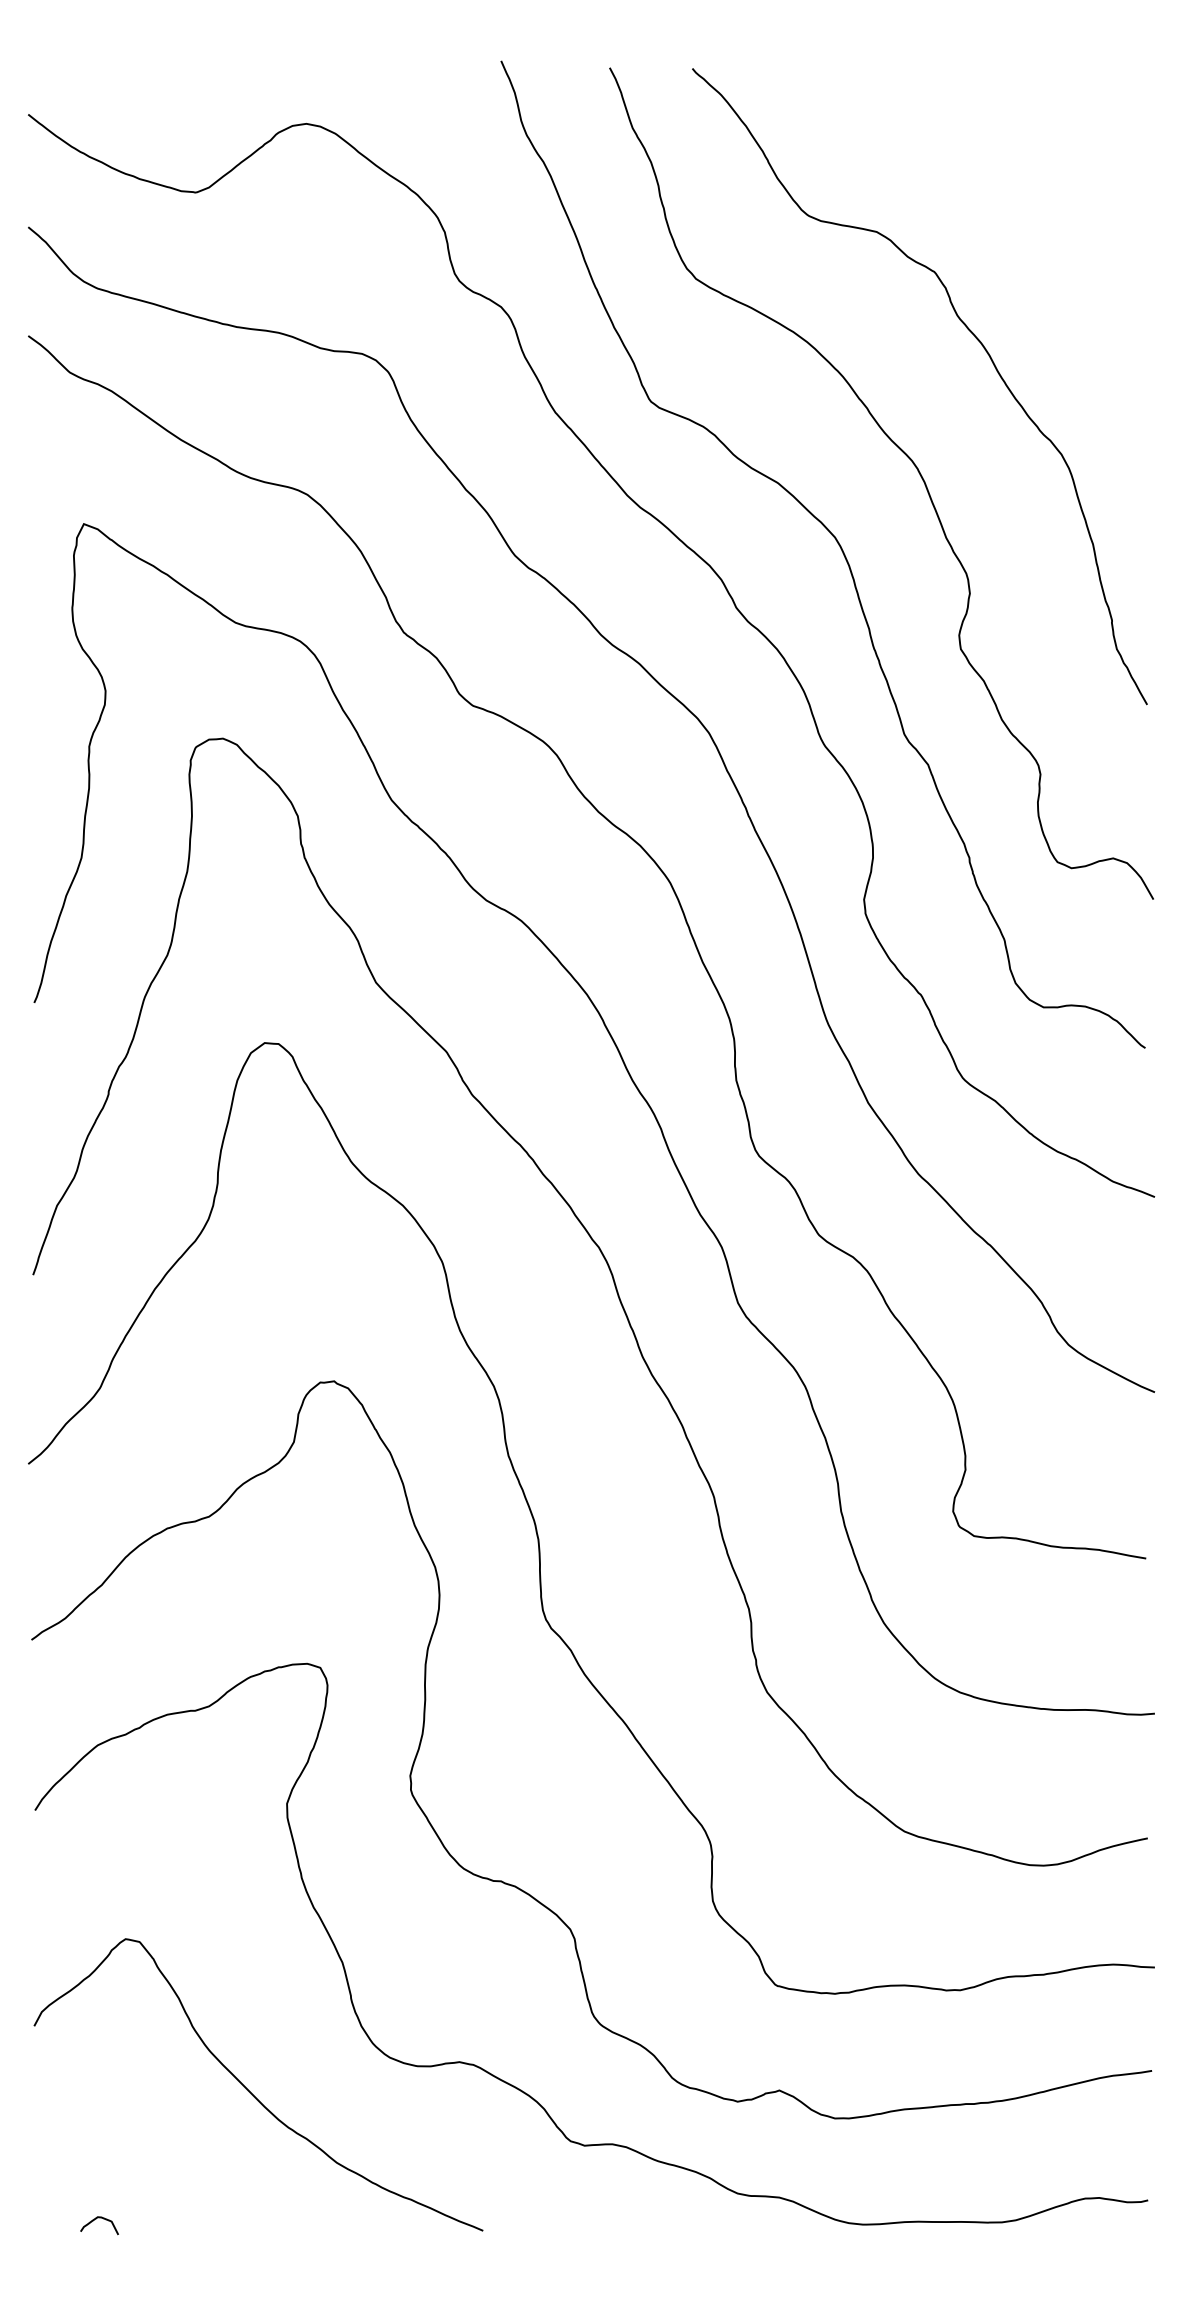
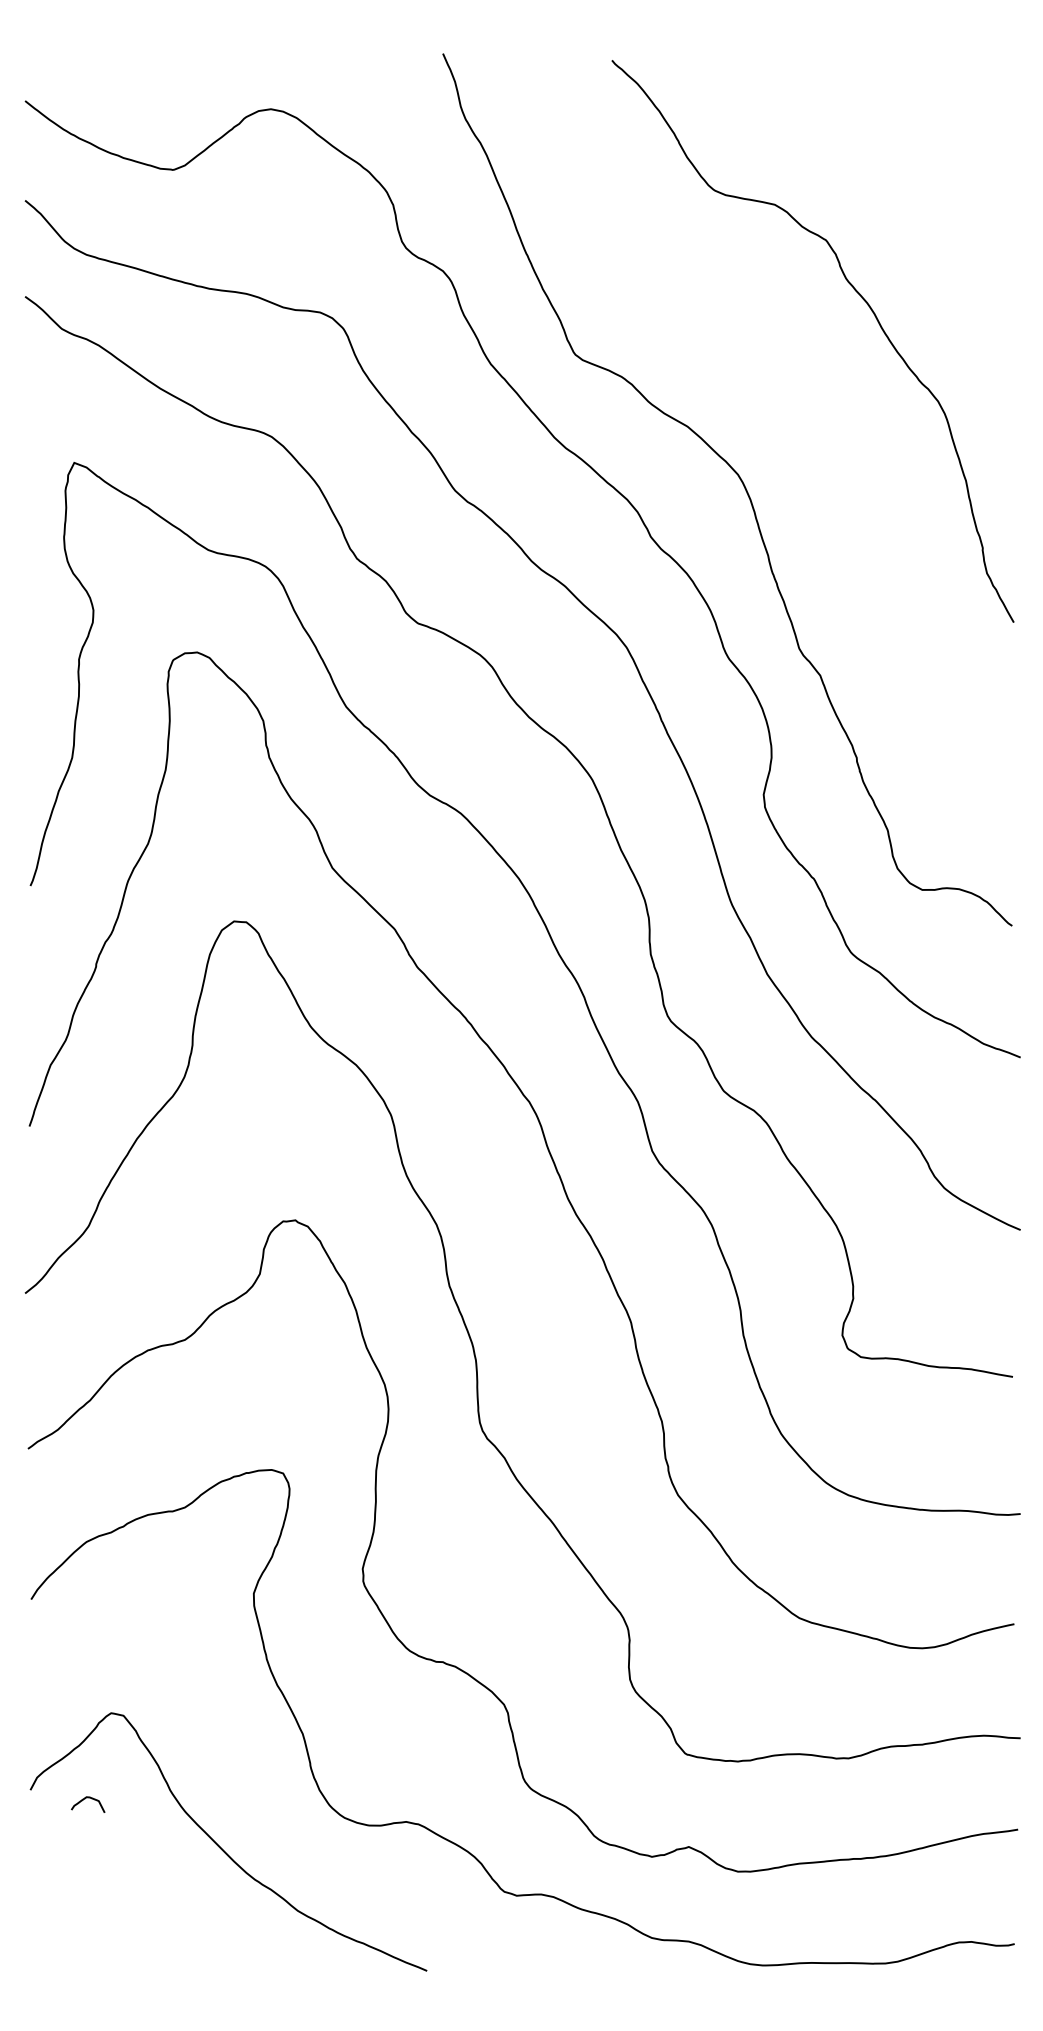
curve: (907, 457) -> (802, 404), removed
curve: (96, 2219) -> (85, 1799), moved

